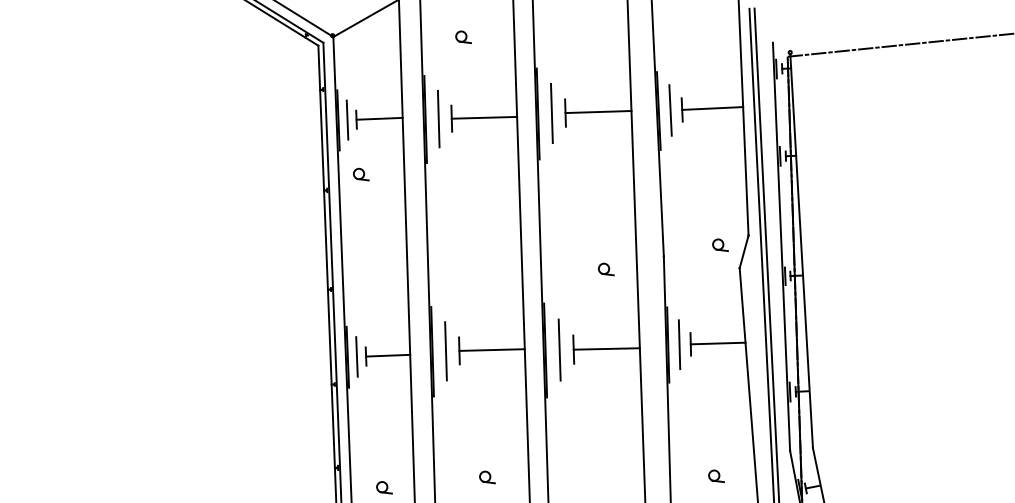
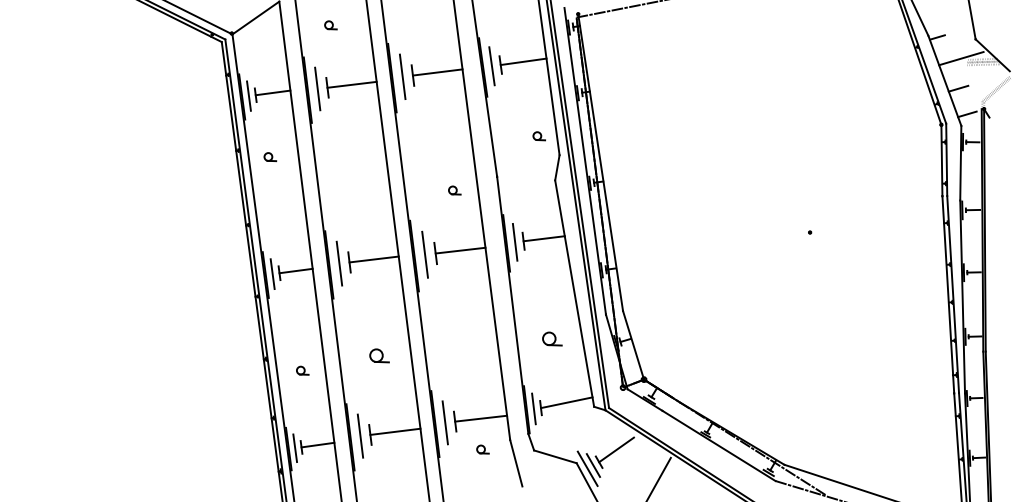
part: (361, 174) -> (270, 157), moved
part: (719, 245) -> (538, 136), moved
part: (716, 475) -> (552, 338), size x1.6
part: (487, 476) -> (379, 355), size x1.6

